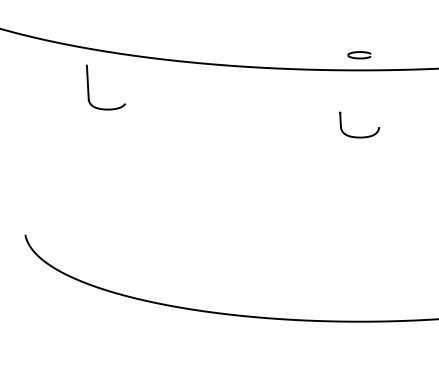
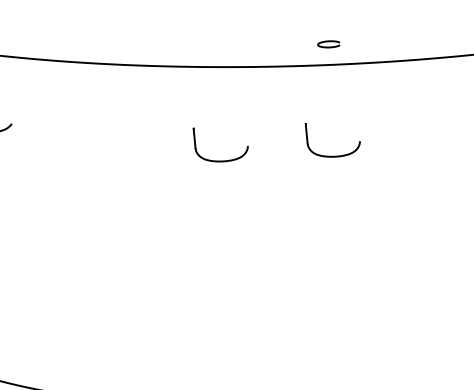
part: (359, 55) -> (328, 44), size x0.7
part: (277, 136) -> (221, 160), added

